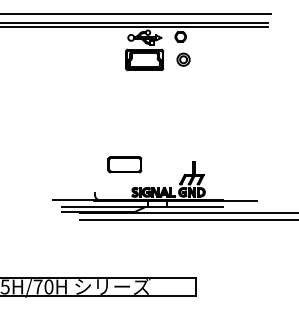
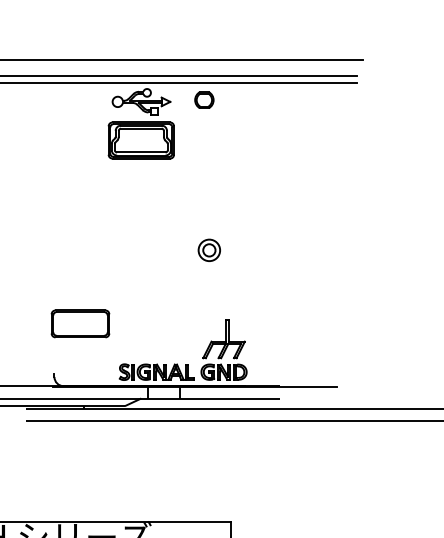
part: (183, 59) -> (209, 249), moved
part: (124, 164) -> (79, 323), moved

